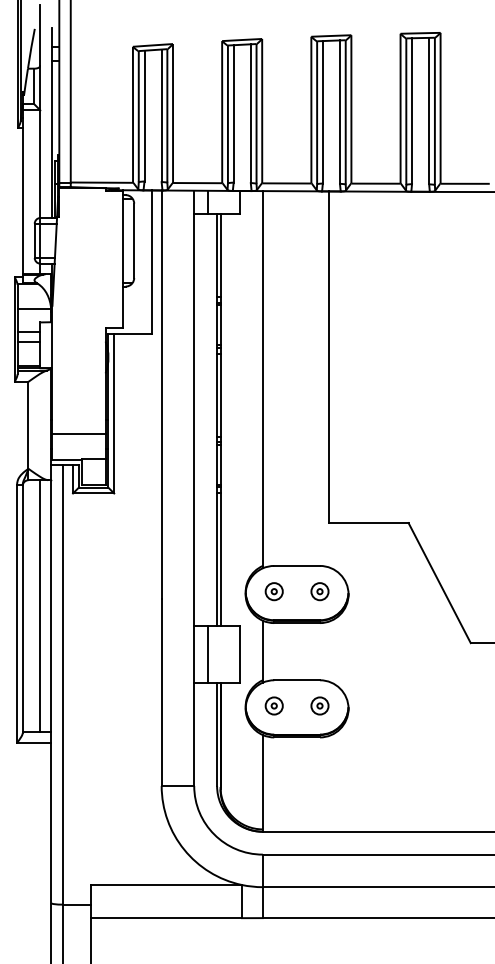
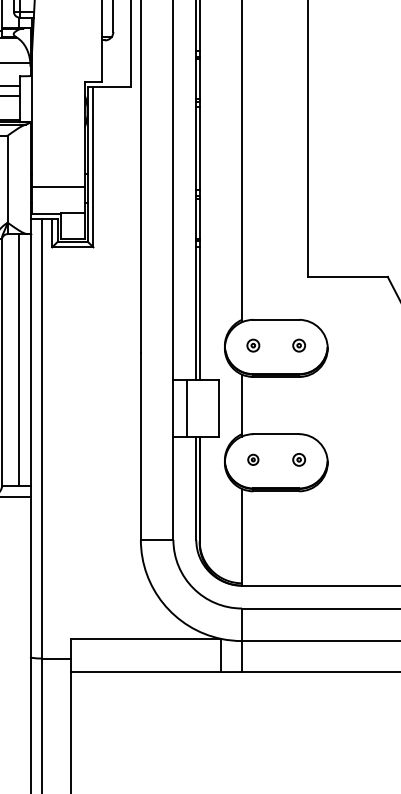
part: (273, 591) -> (252, 345), size x0.7
part: (319, 591) -> (298, 345), size x0.7
part: (273, 705) -> (252, 459), size x0.6
part: (319, 705) -> (298, 459), size x0.7

